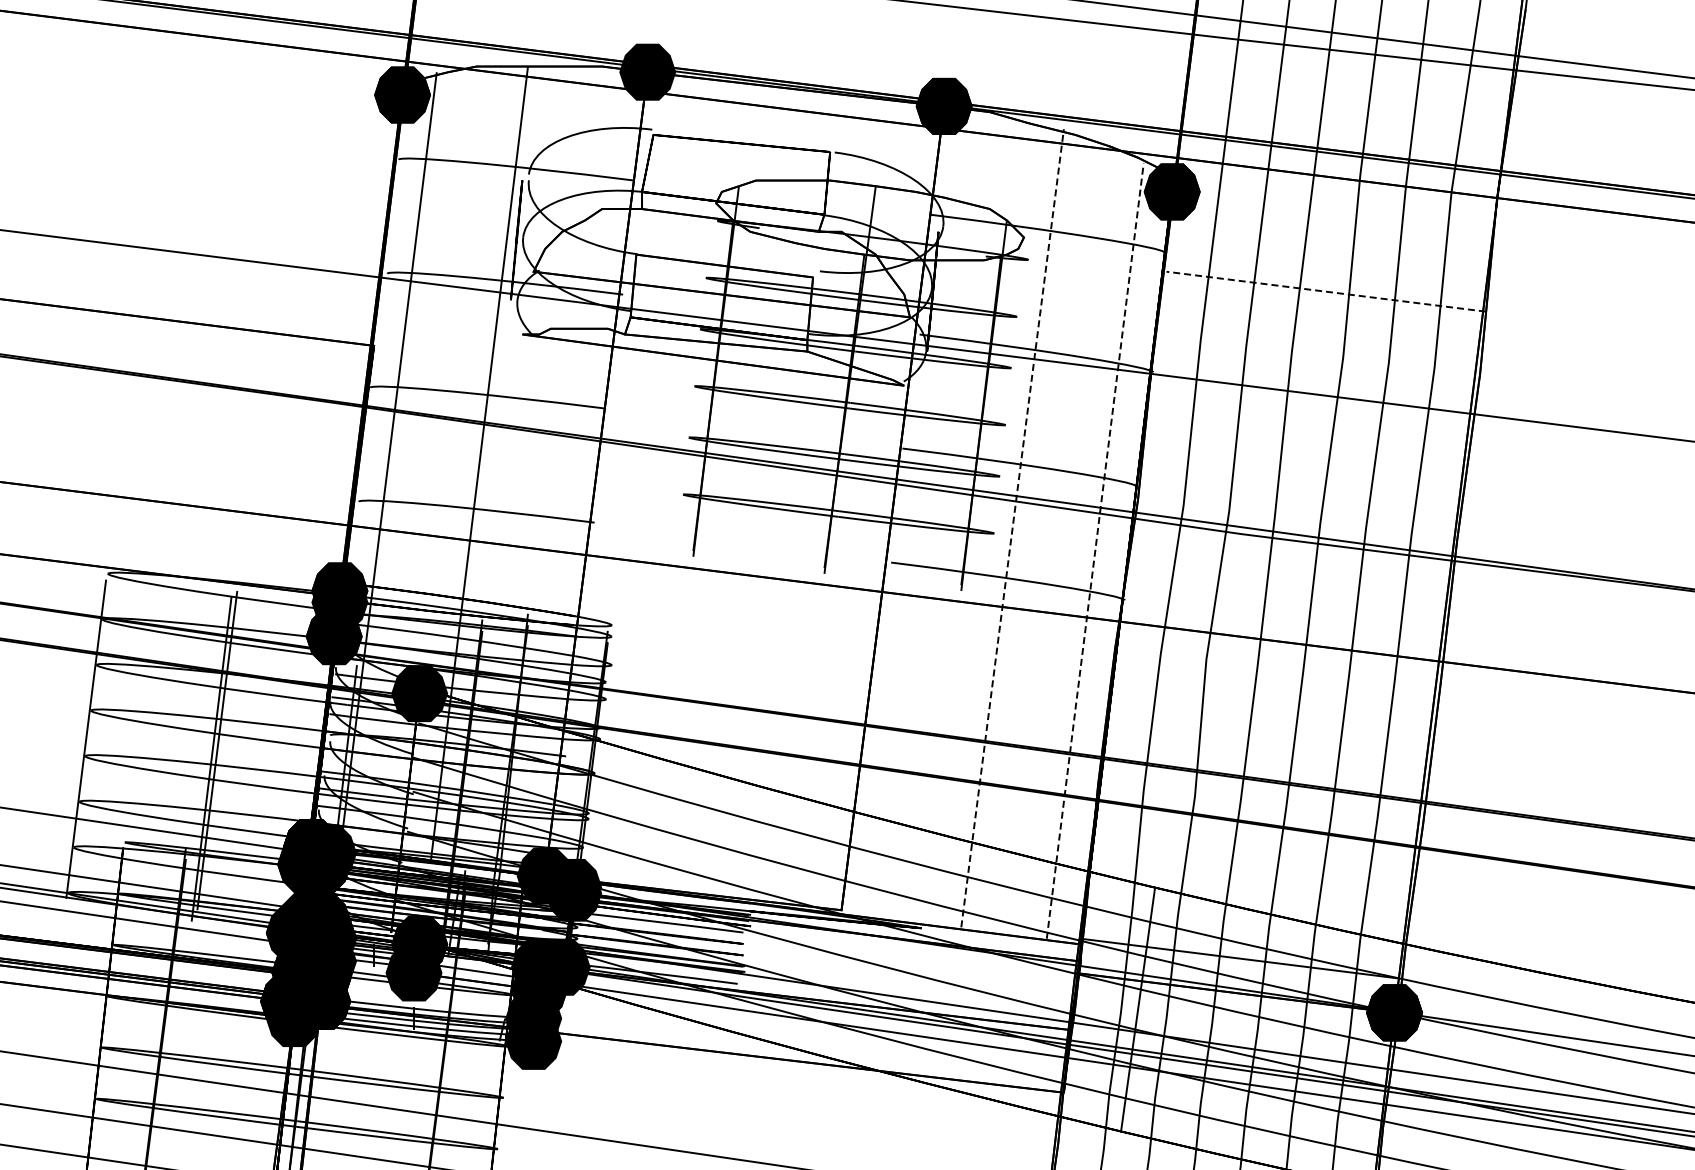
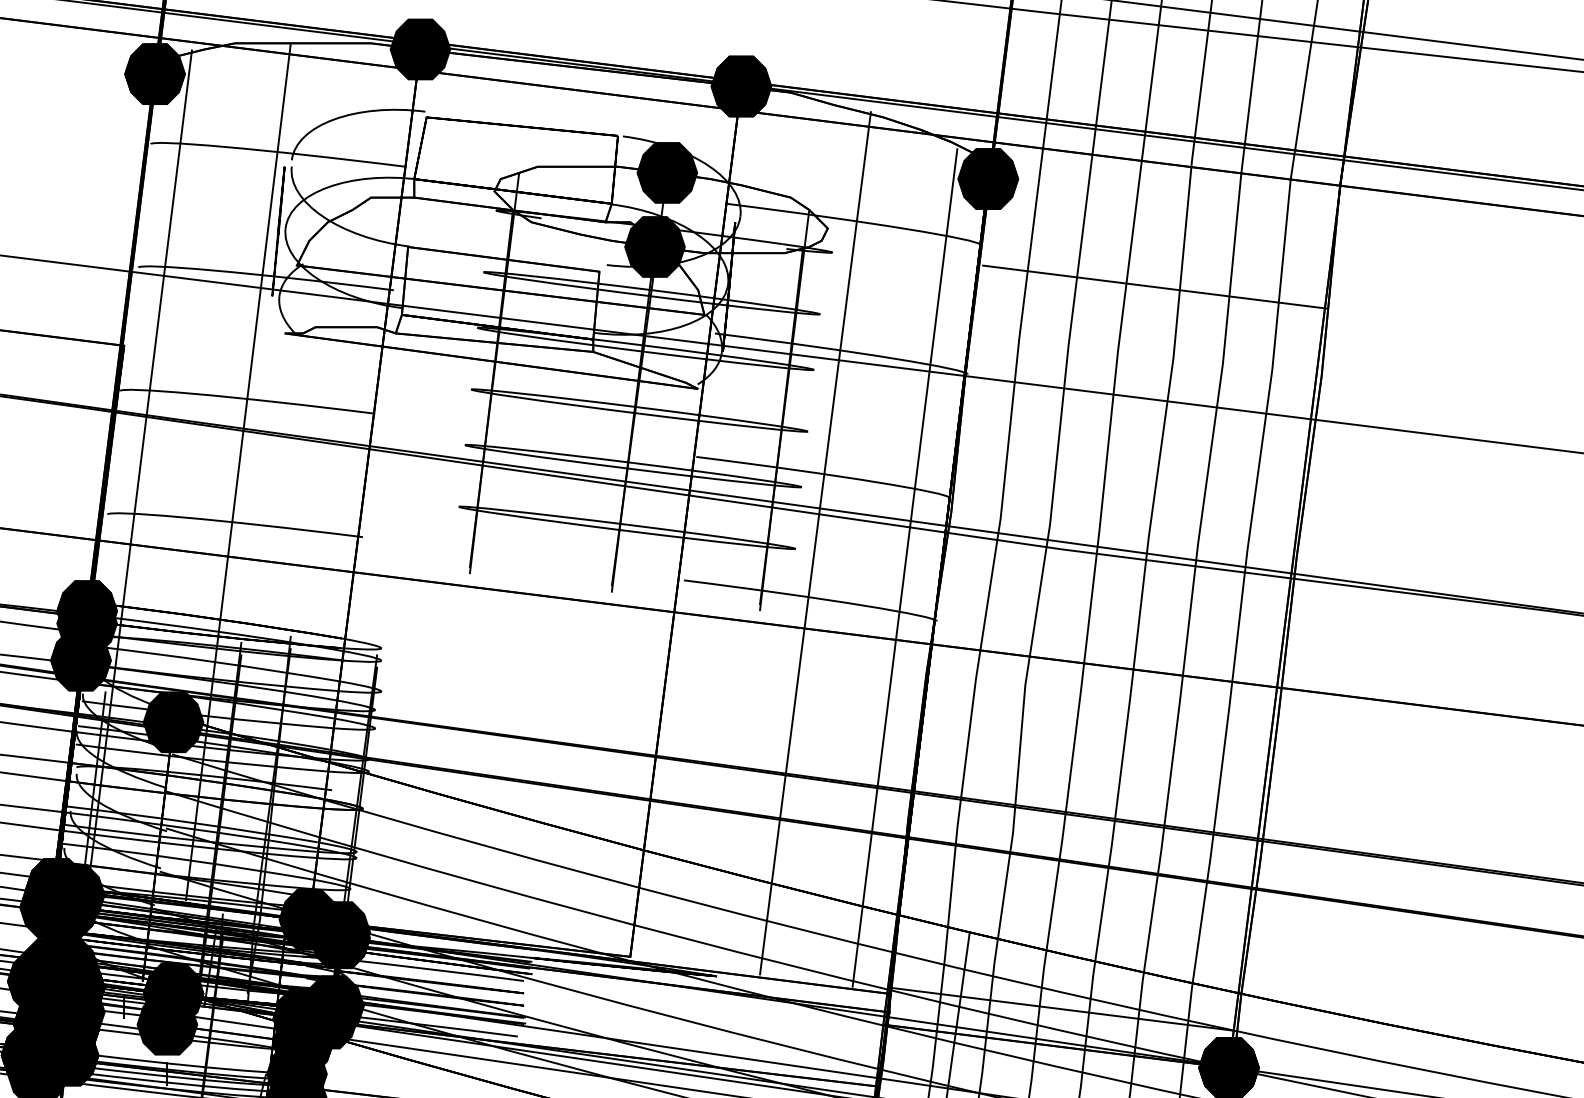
fill: (875, 185) -> (667, 172), added
fill: (863, 254) -> (654, 246), added
line: (1326, 291) -> (1155, 286), dashed -> solid
line: (1012, 527) -> (815, 542), dashed -> solid
line: (1095, 551) -> (905, 568), dashed -> solid
fill: (567, 955) -> (333, 1005), added

